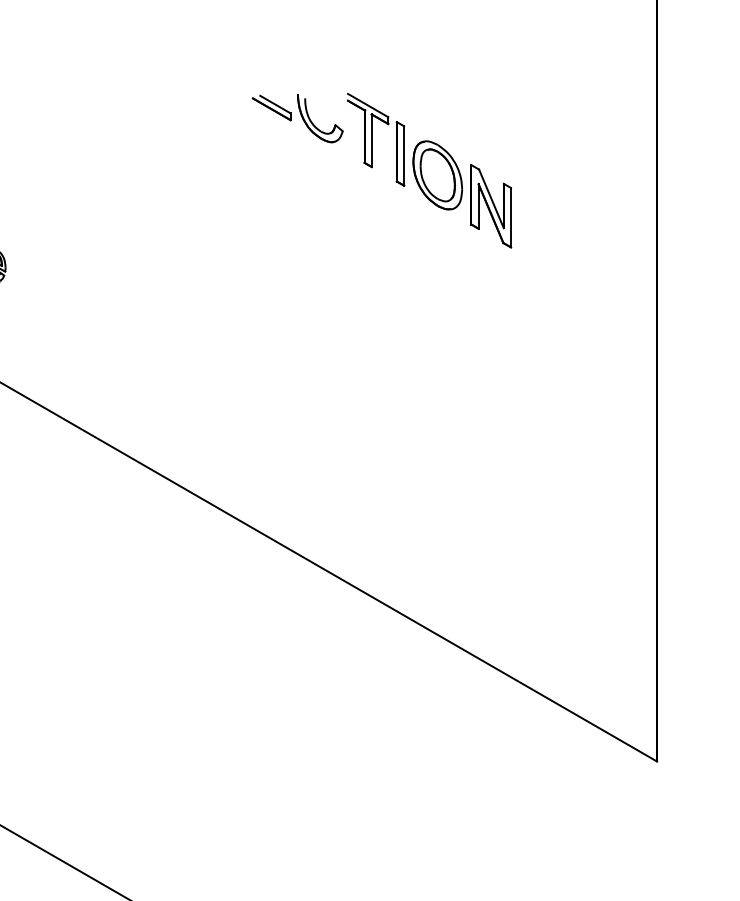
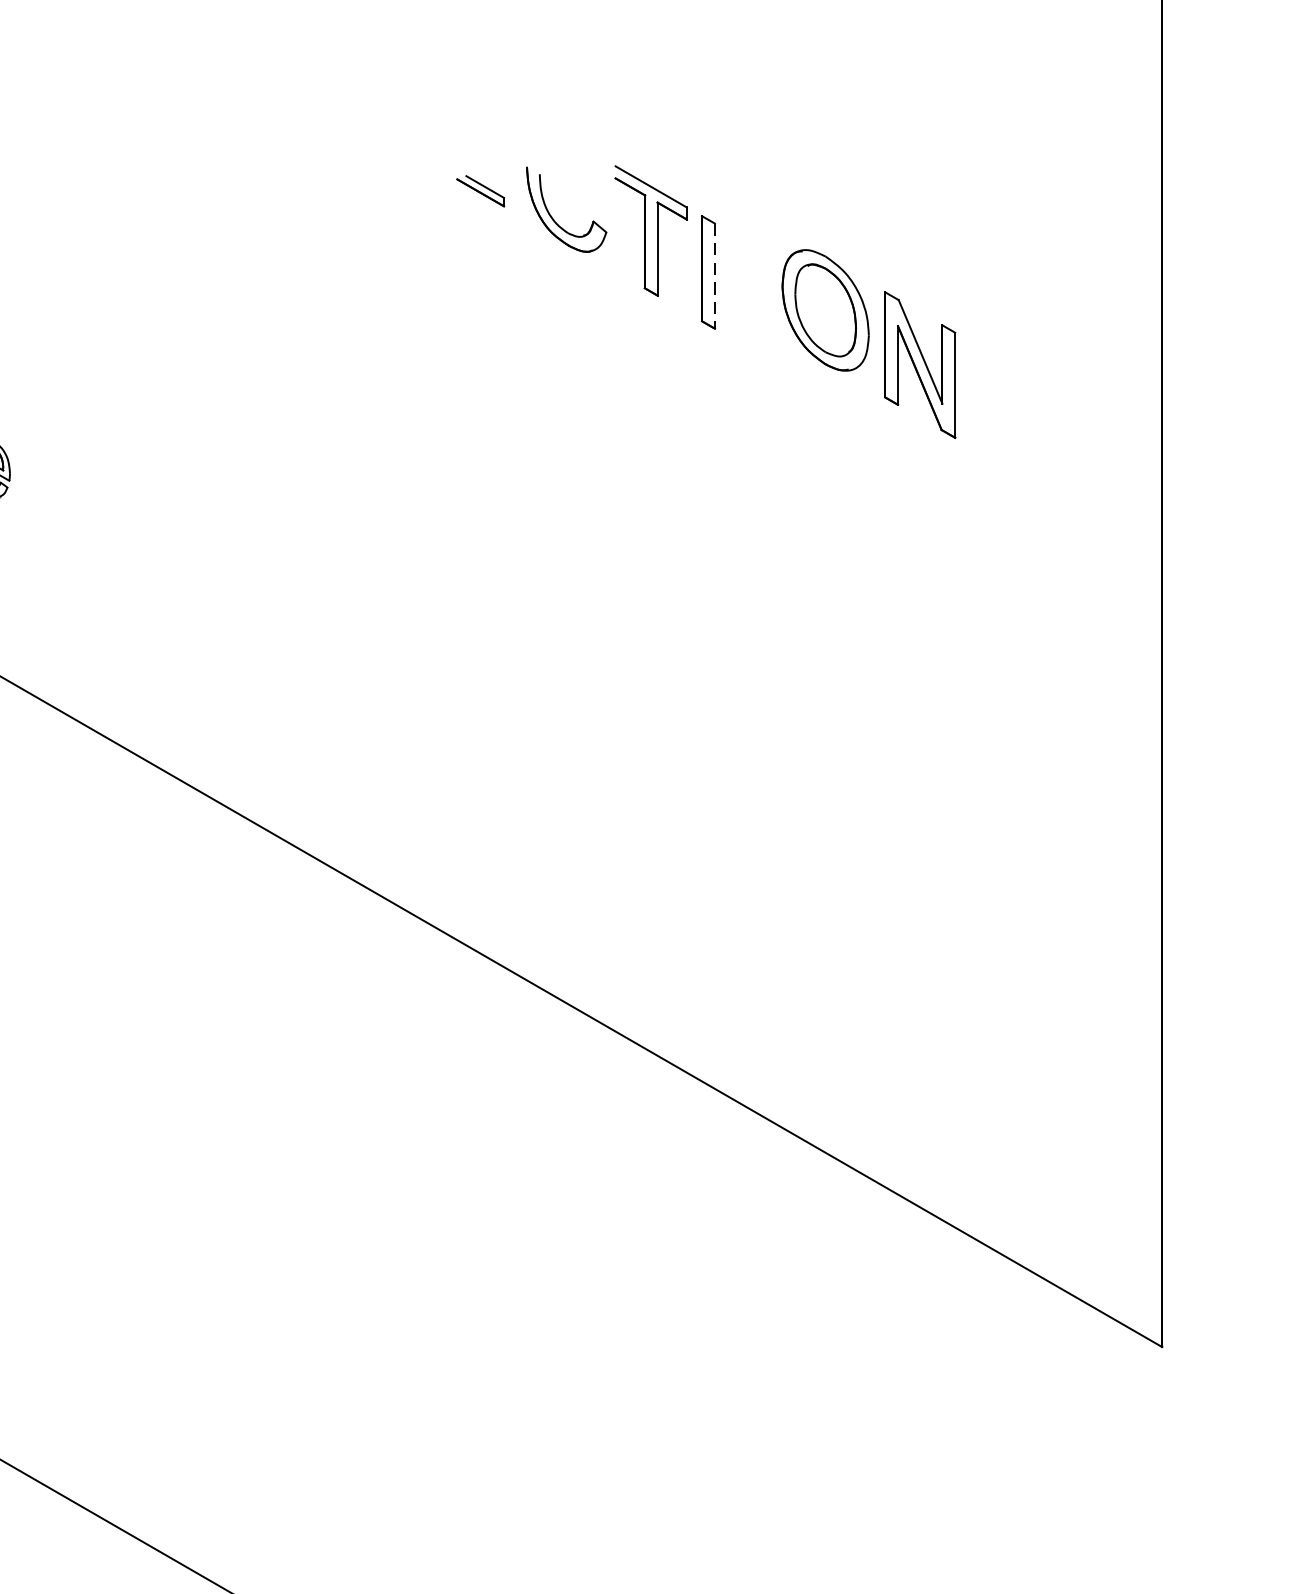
part: (271, 107) -> (480, 190), size x0.7
line: (404, 156) -> (715, 277), solid -> dashed
part: (462, 194) -> (869, 344), moved

